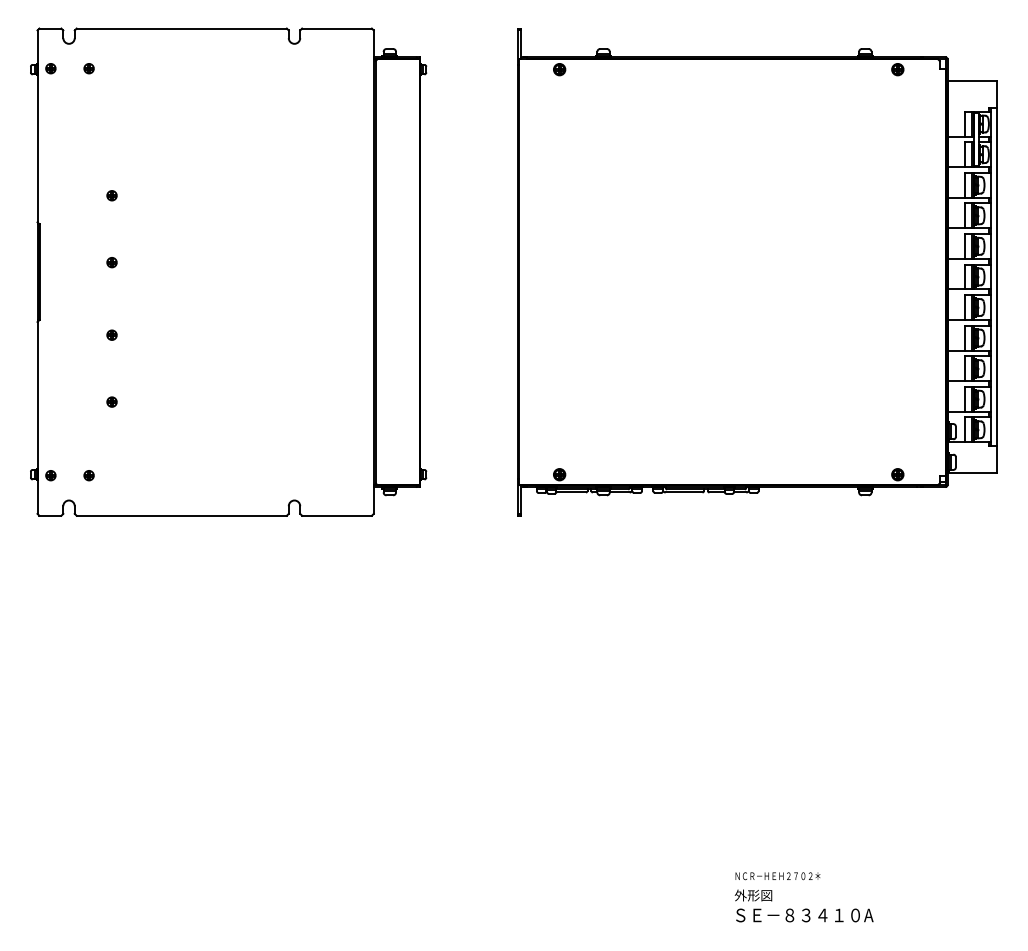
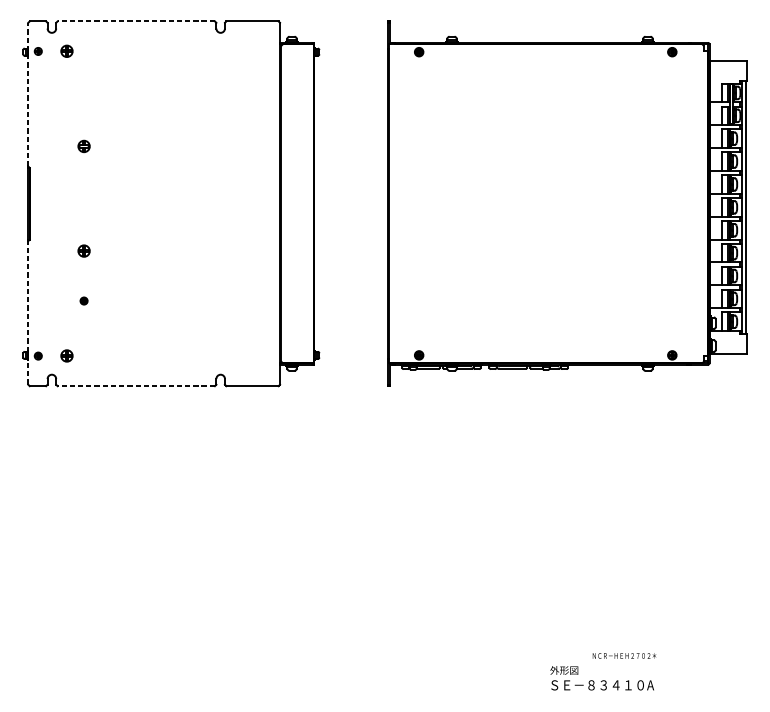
line: (181, 28) -> (136, 21), solid -> dashed
part: (88, 68) -> (66, 51), size x1.6
line: (37, 126) -> (28, 94), solid -> dashed
part: (111, 195) -> (83, 146), size x1.6
part: (111, 262) -> (83, 196), removed
part: (111, 334) -> (83, 250), size x1.6
line: (37, 417) -> (28, 312), solid -> dashed
part: (88, 475) -> (66, 356), size x1.6
line: (181, 515) -> (136, 385), solid -> dashed
text: (777, 876) -> (624, 656), moved

